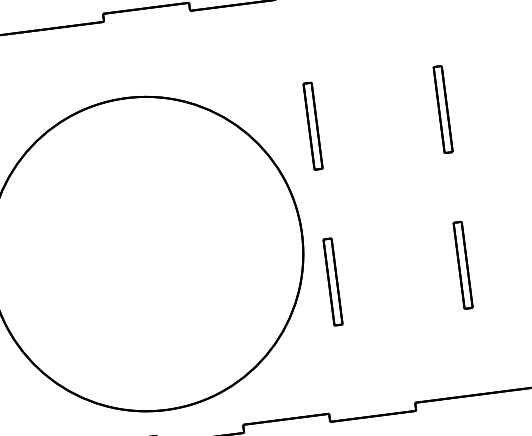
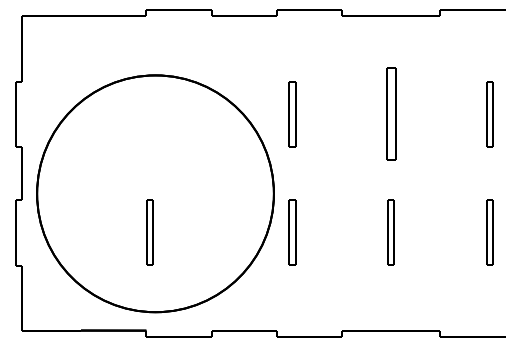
part: (442, 110) -> (390, 114), size x1.4
part: (144, 306) -> (149, 232), added

